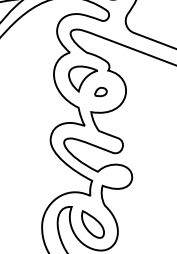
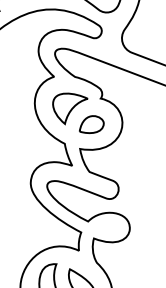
part: (100, 91) -> (91, 123), size x1.67

